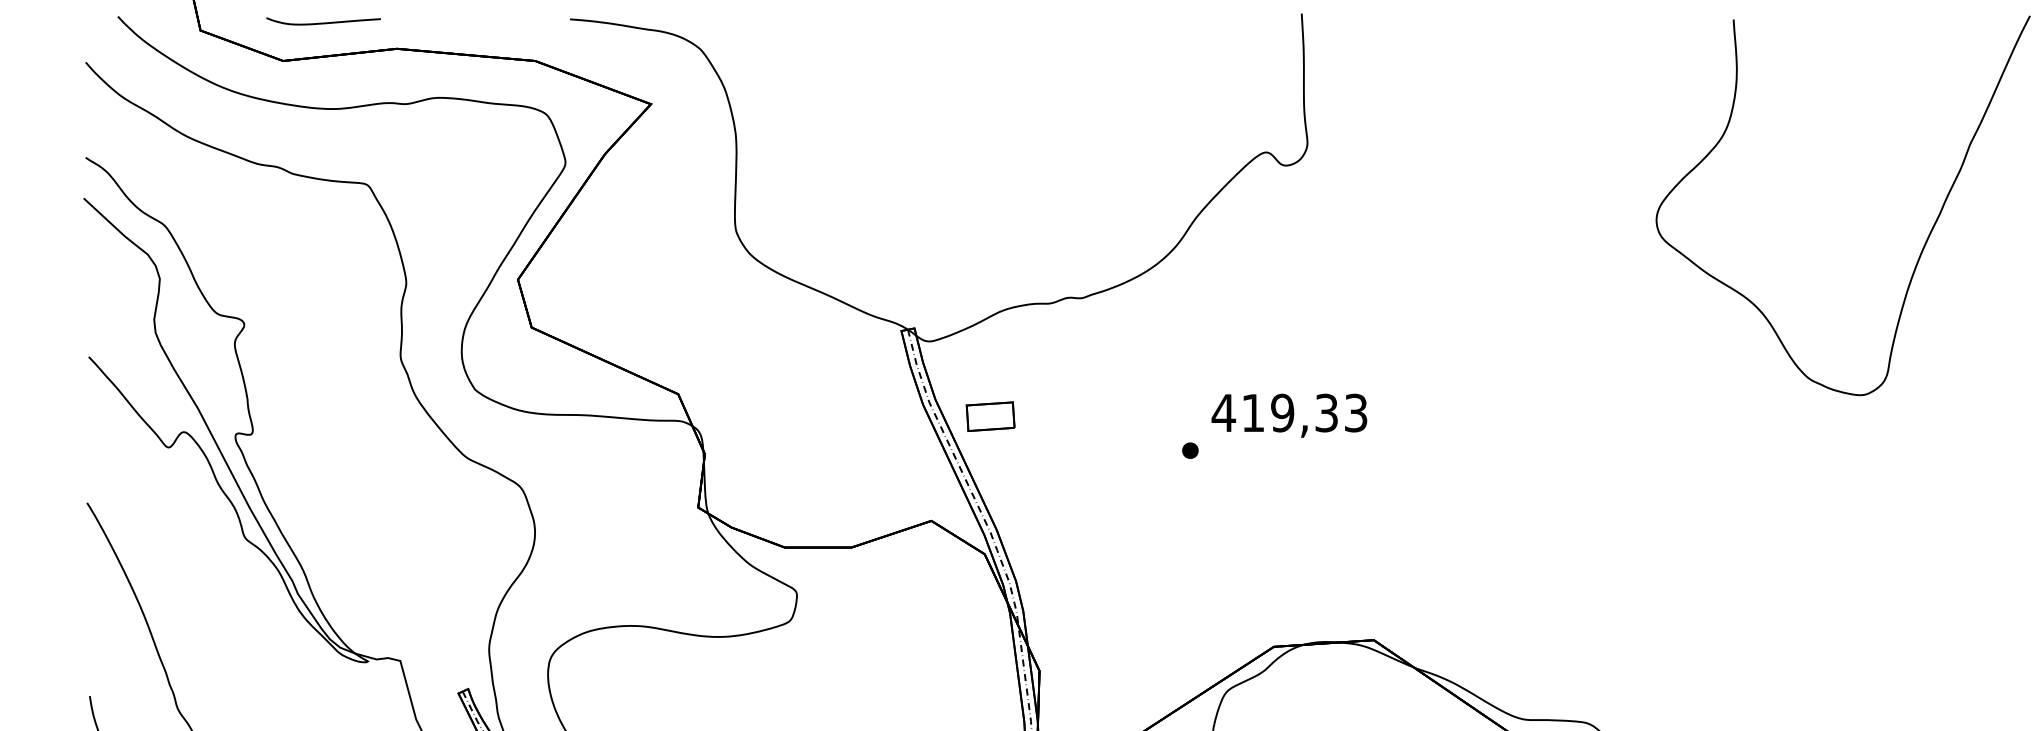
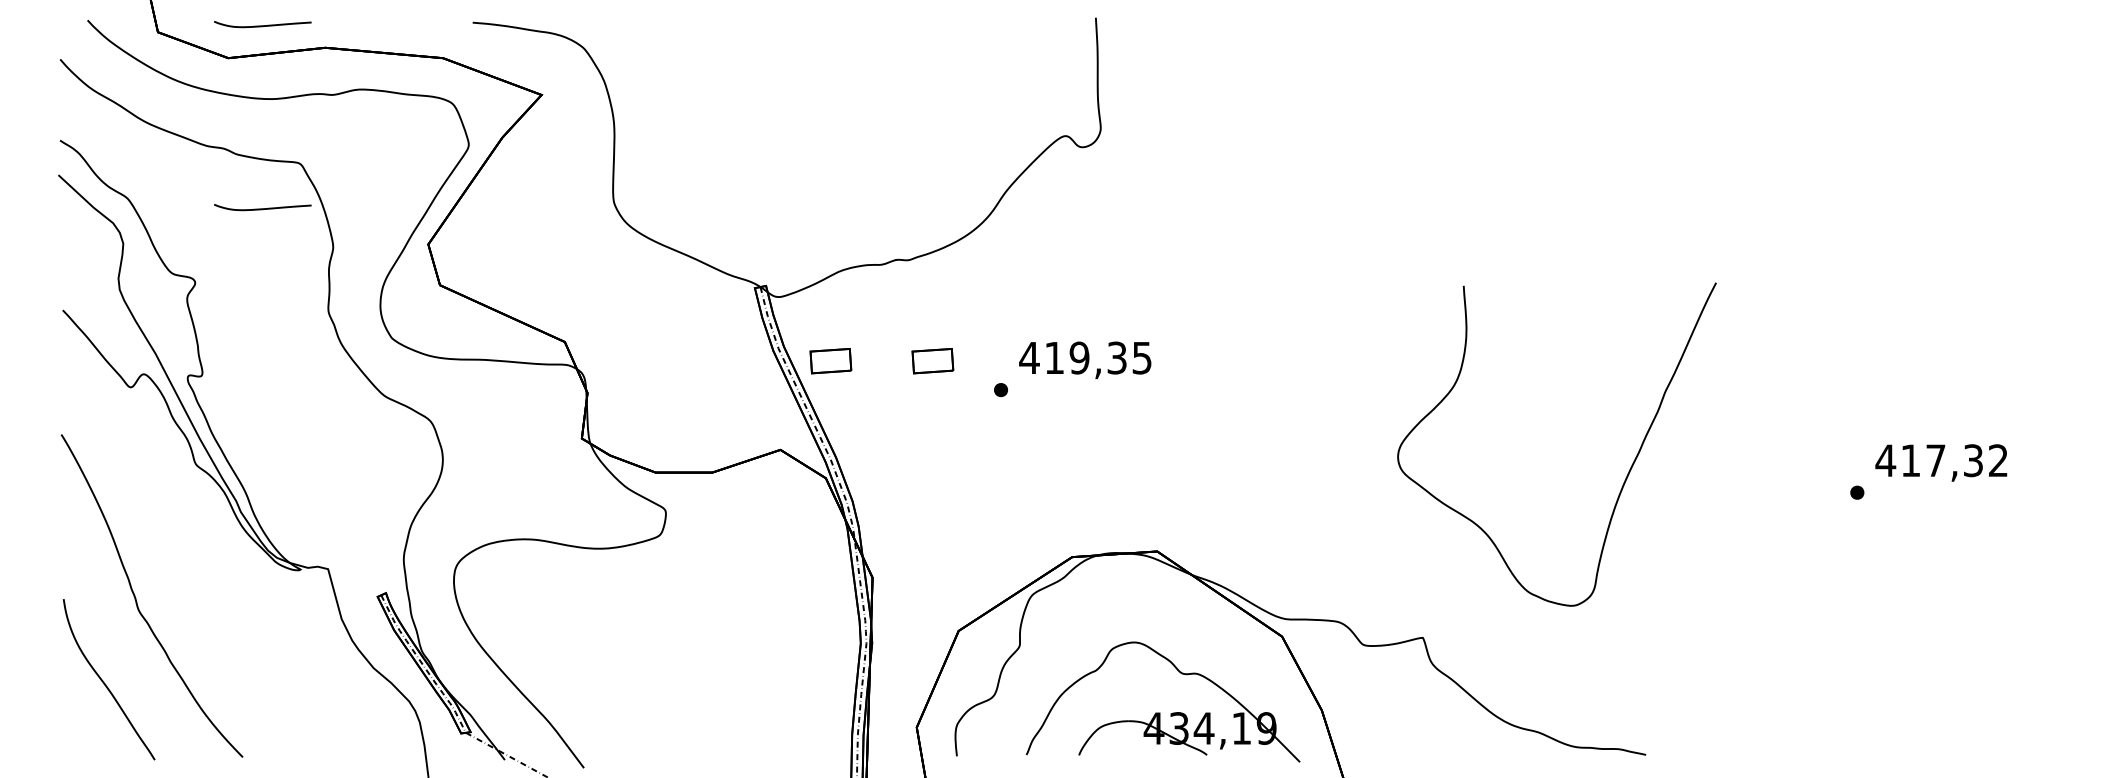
curve: (323, 237) -> (262, 208), added
curve: (1924, 242) -> (1626, 475), moved
text: (1356, 412) -> (1142, 357), 419,33 -> 419,35
part: (1109, 417) -> (932, 361), added

